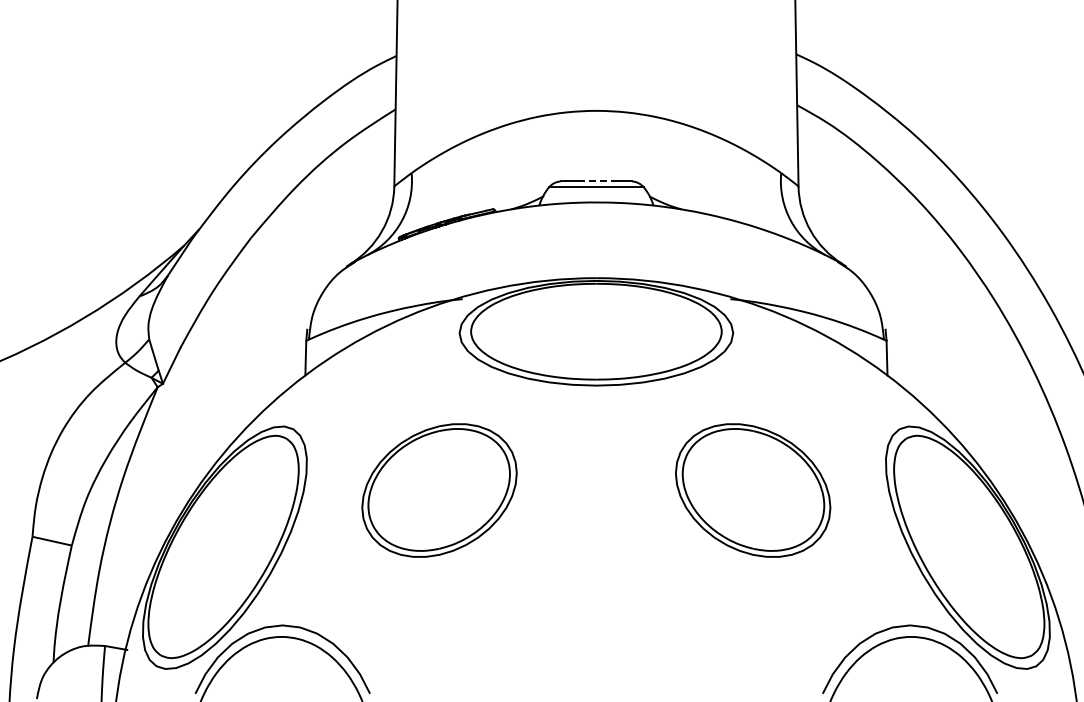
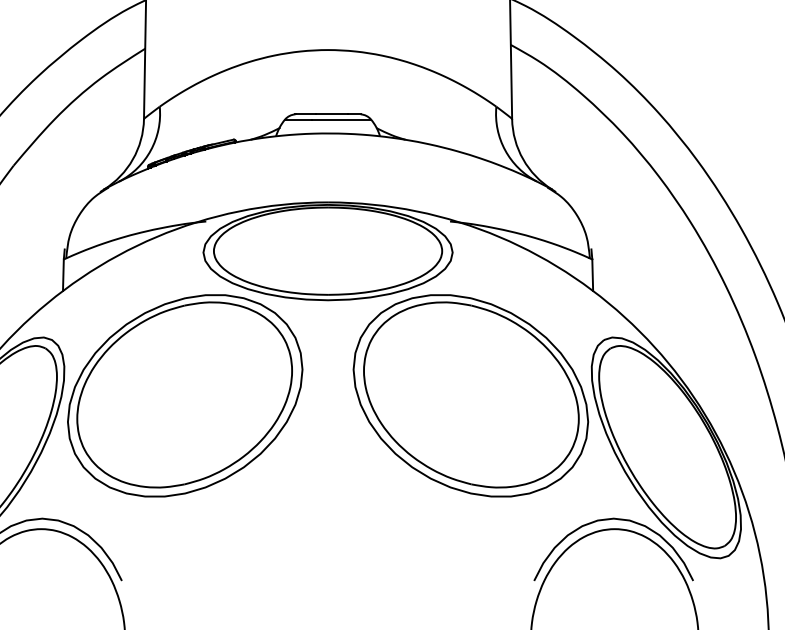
line: (600, 181) -> (331, 114), dashed -> solid
part: (439, 490) -> (185, 395), size x1.67
part: (752, 490) -> (470, 395), size x1.67

